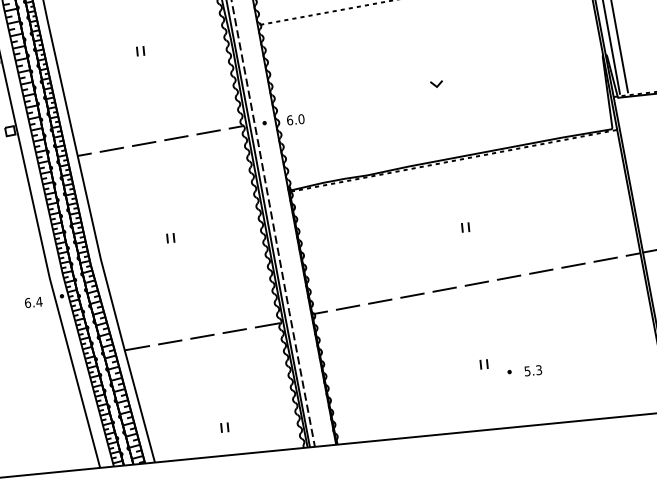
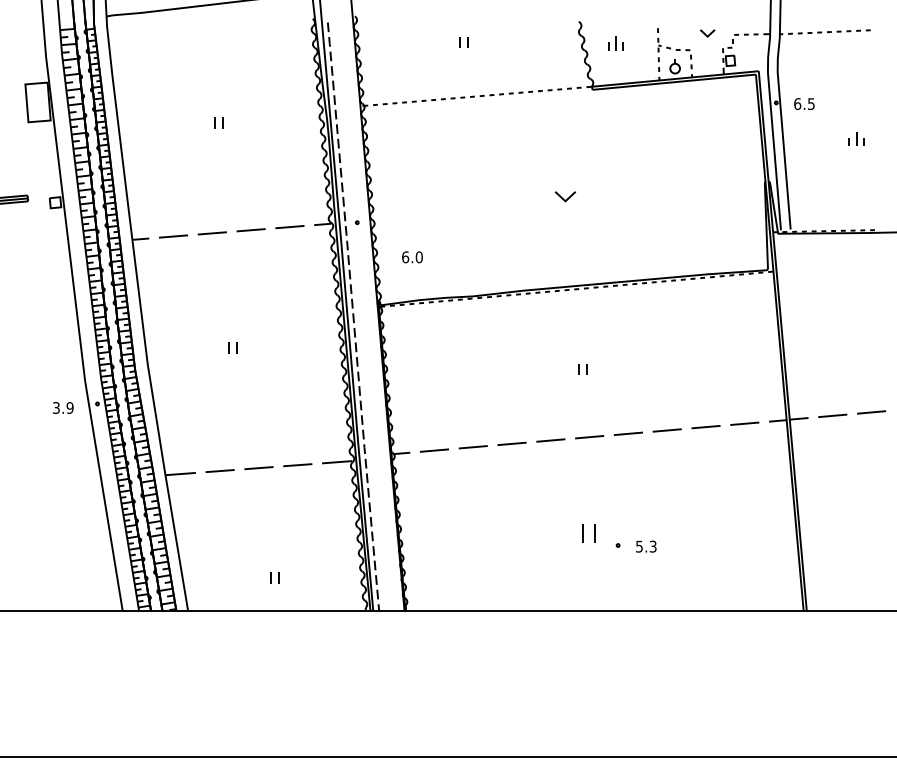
part: (436, 84) -> (564, 196), size x1.4
text: (295, 119) -> (412, 257), moved
text: (32, 302) -> (62, 407), 6.4 -> 3.9
part: (483, 364) -> (588, 533), size x1.6

